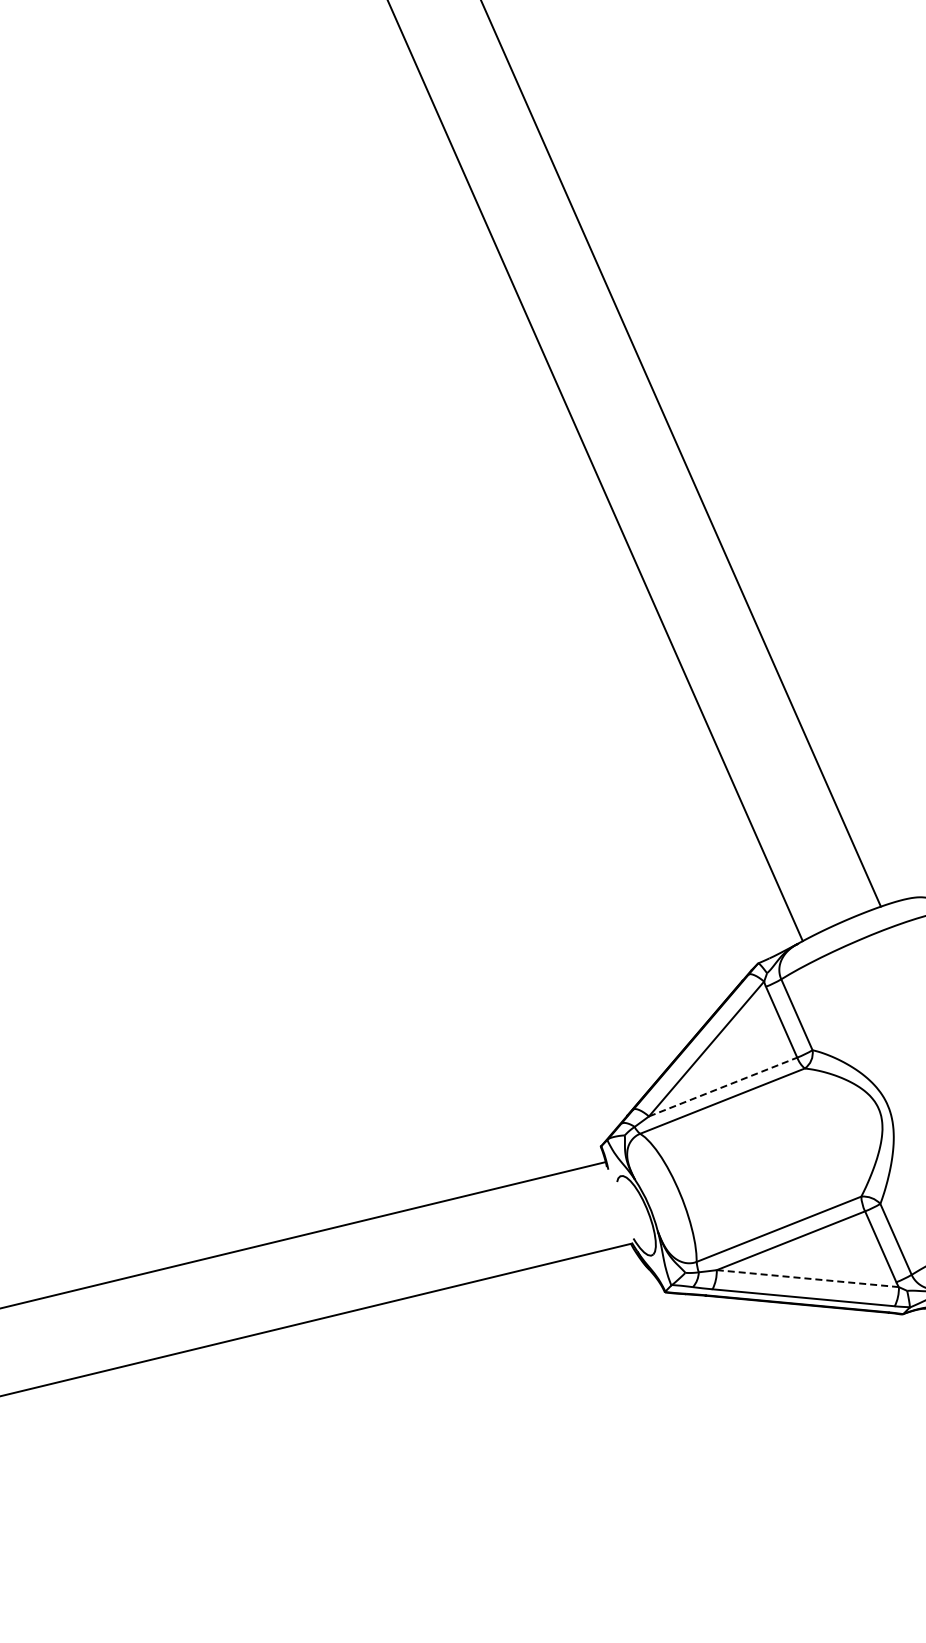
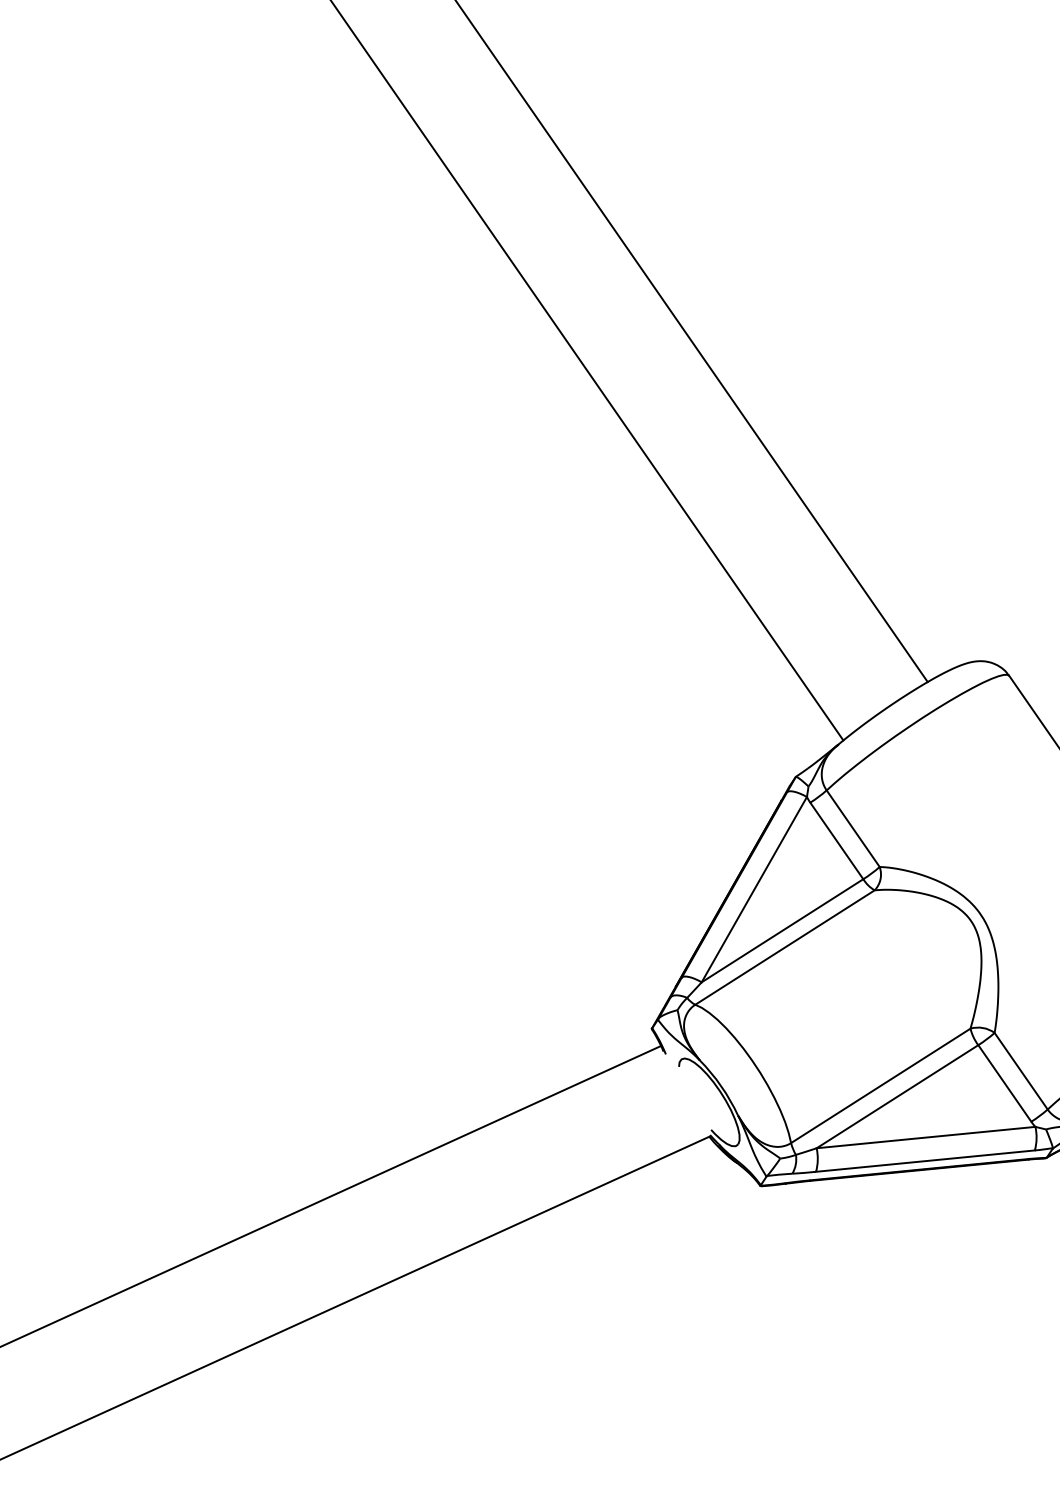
line: (723, 1087) -> (783, 931), dashed -> solid
line: (808, 1278) -> (926, 1137), dashed -> solid

